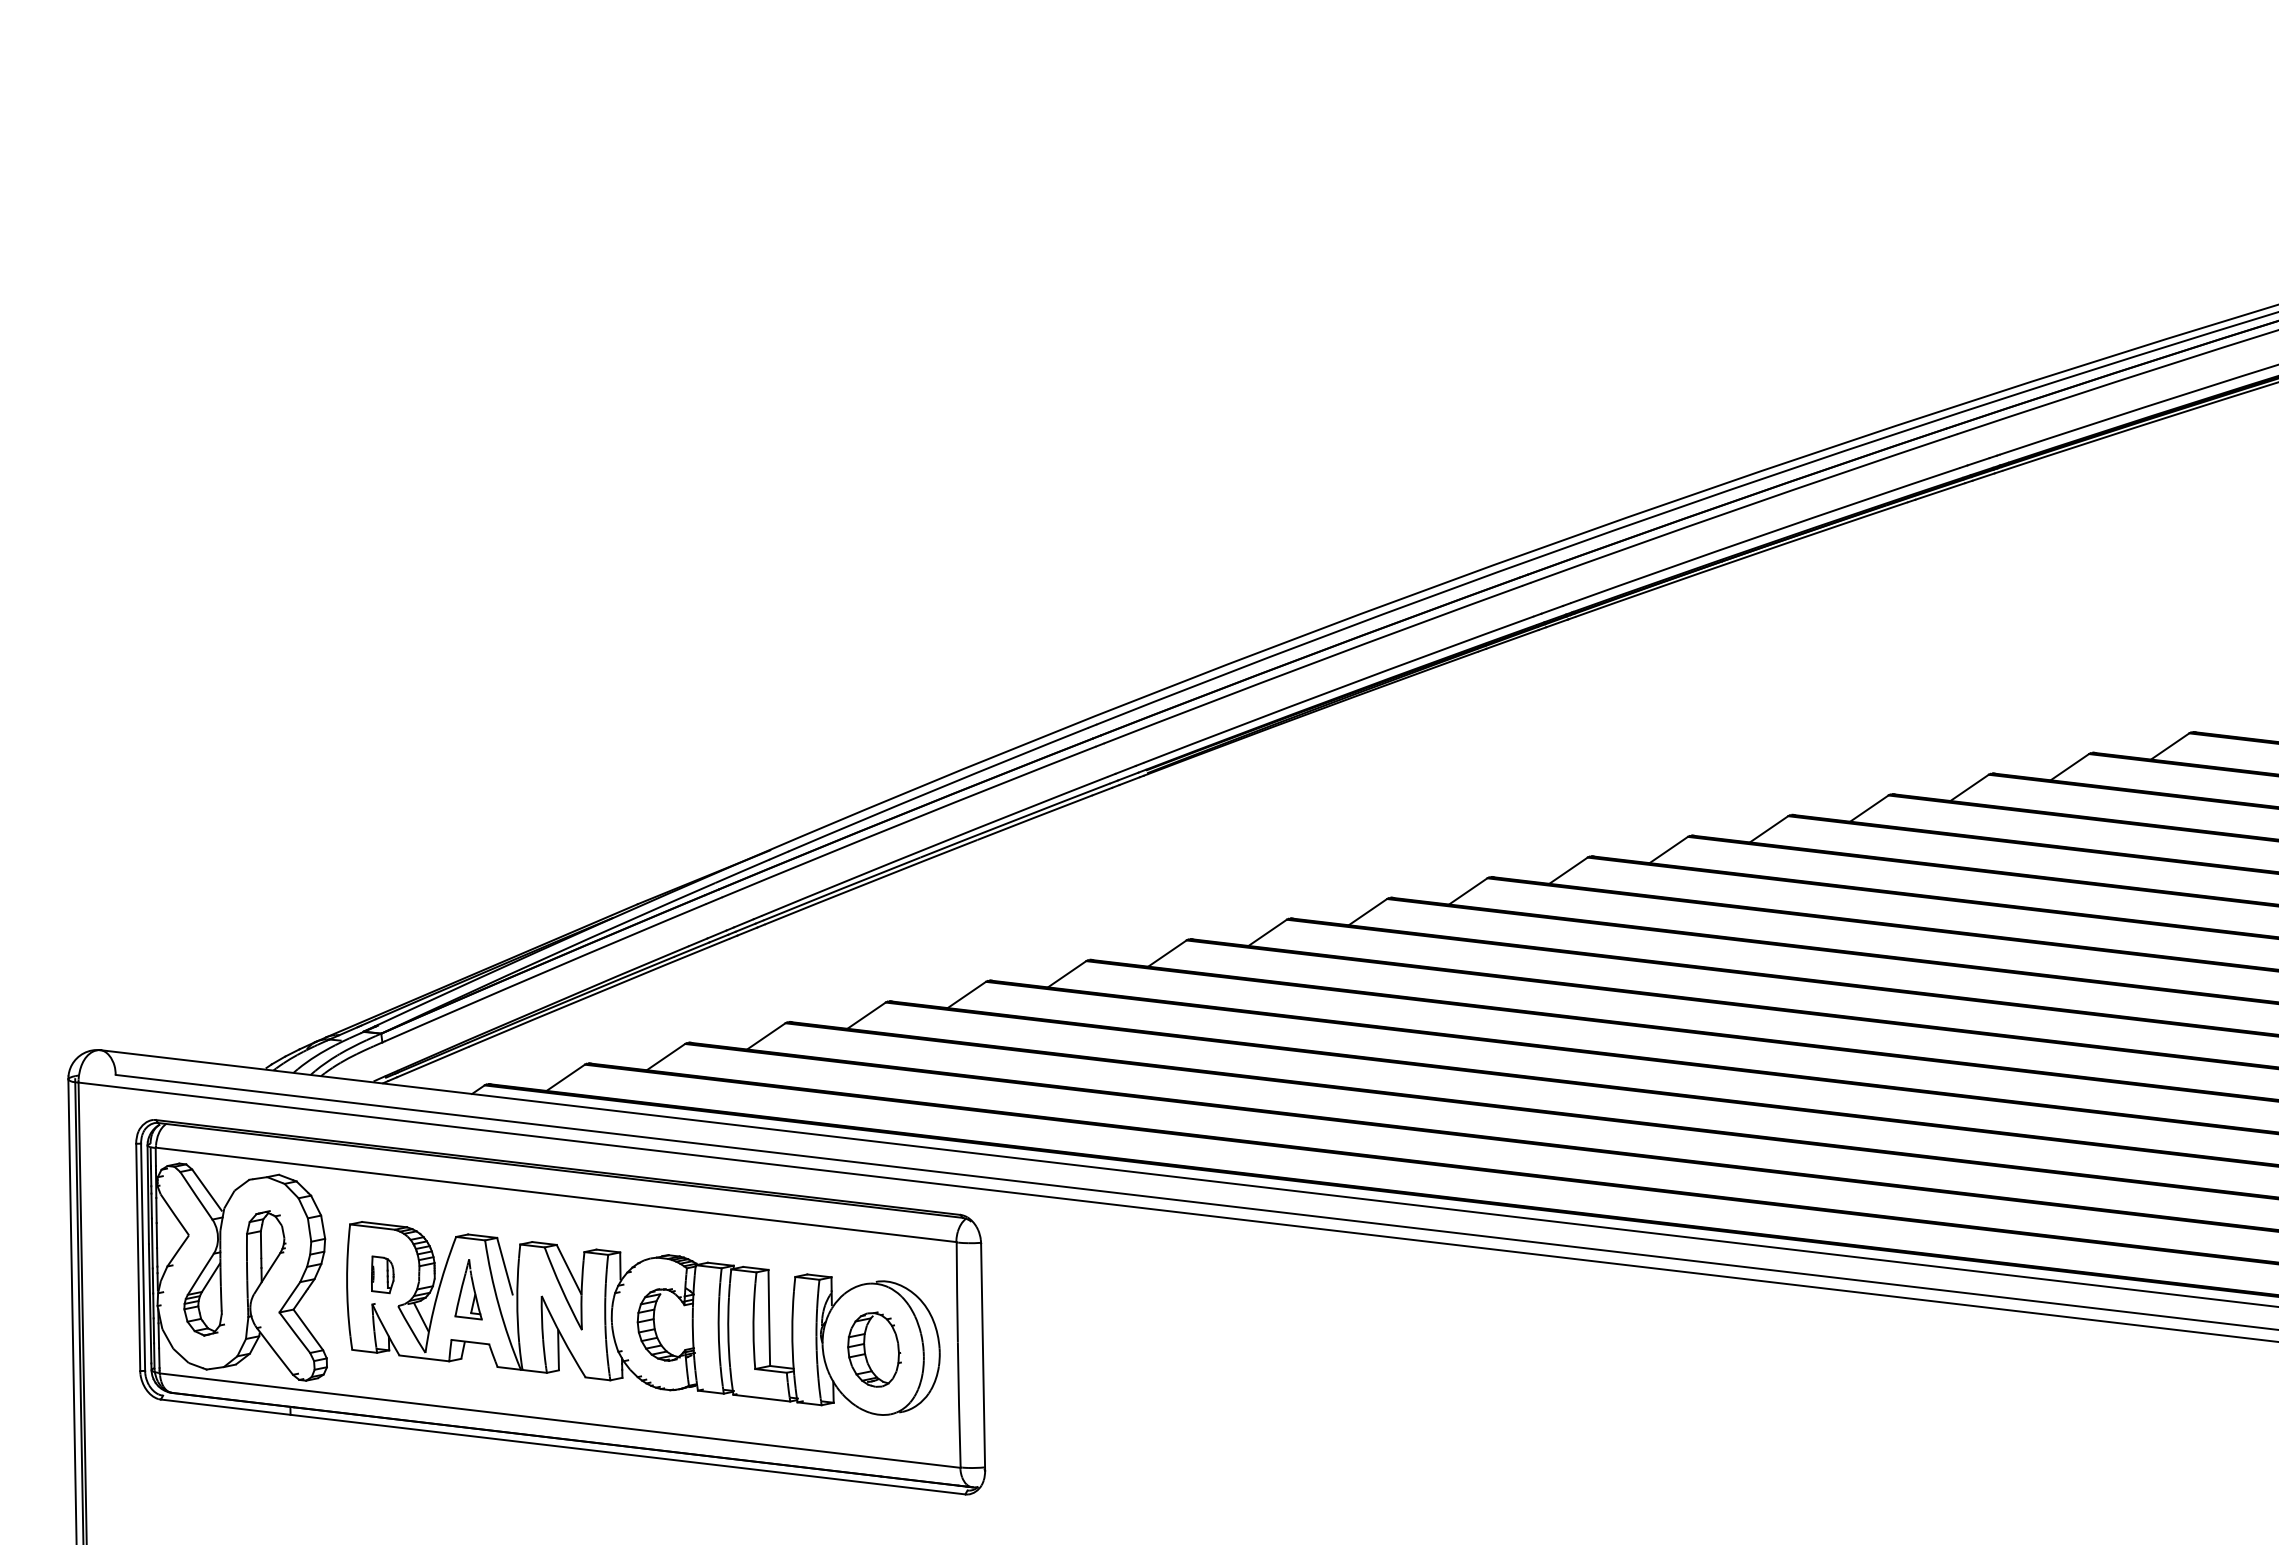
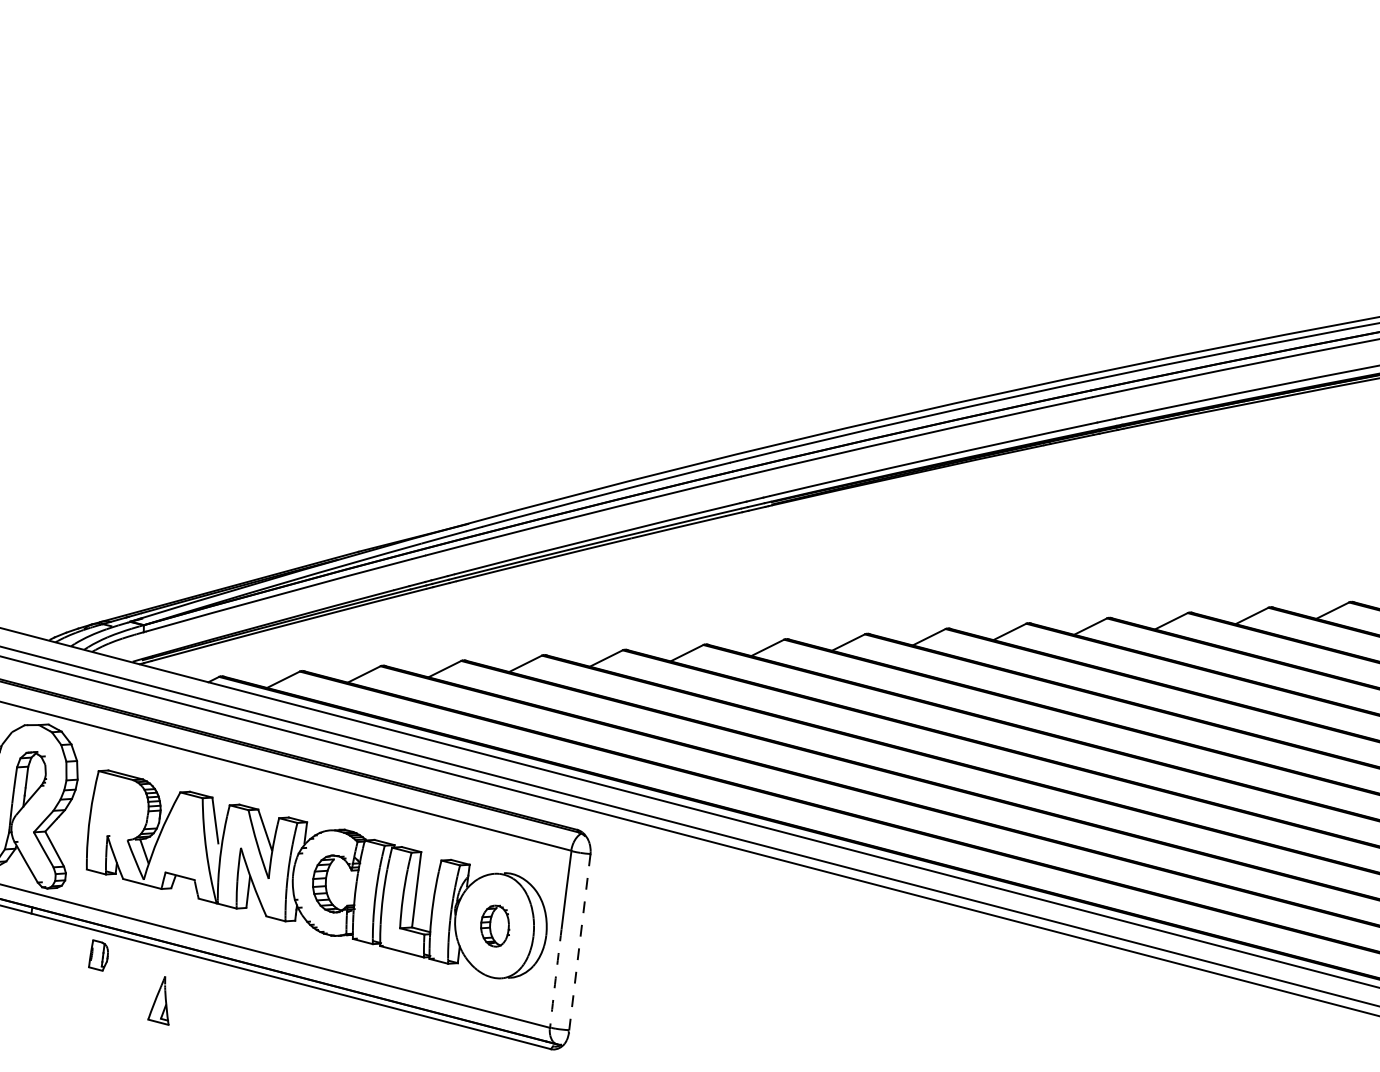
part: (382, 1274) -> (99, 955), moved
part: (468, 1289) -> (161, 999), moved
part: (874, 1349) -> (495, 925), size x0.7
line: (983, 1357) -> (579, 943), solid -> dashed
arc: (959, 1405) -> (555, 978), solid -> dashed

